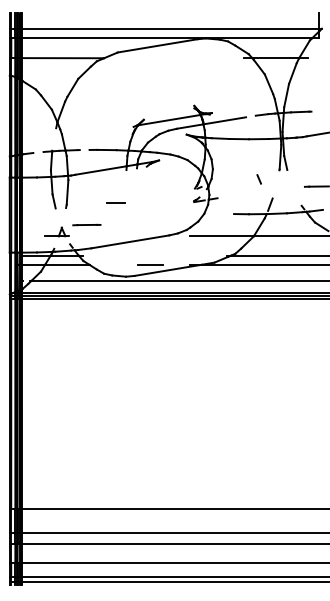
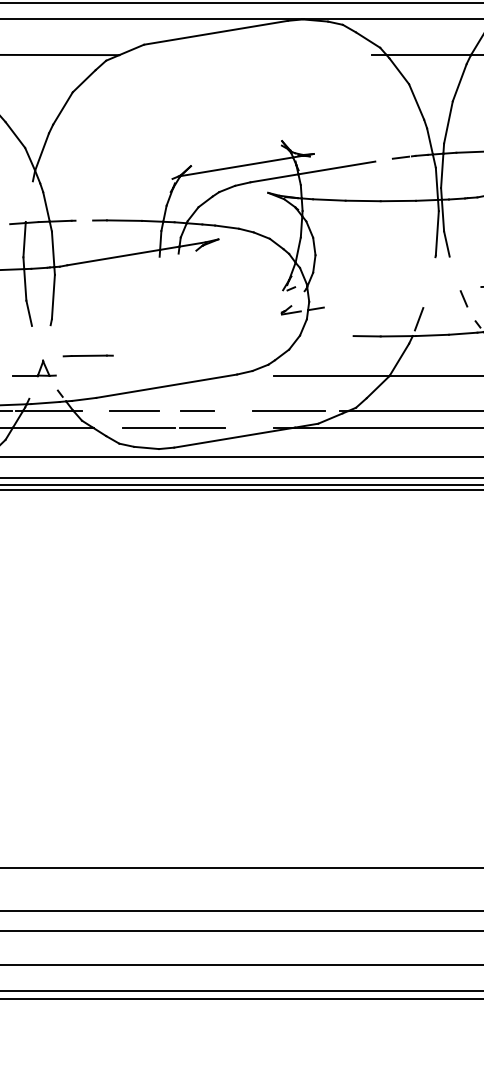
line: (258, 179) -> (462, 299), moved
line: (115, 202) -> (195, 410), moved
line: (112, 255) -> (134, 410), added
line: (198, 255) -> (289, 410), added
line: (120, 264) -> (148, 427), added

